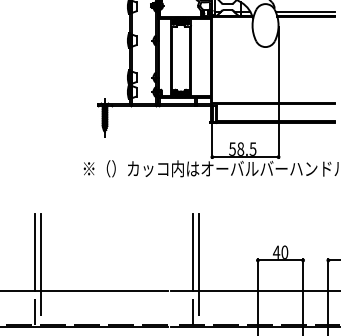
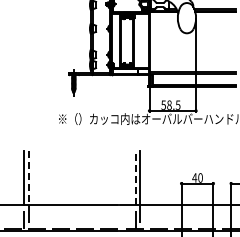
line: (192, 251) -> (135, 177), solid -> dashed
line: (40, 253) -> (28, 178), solid -> dashed

